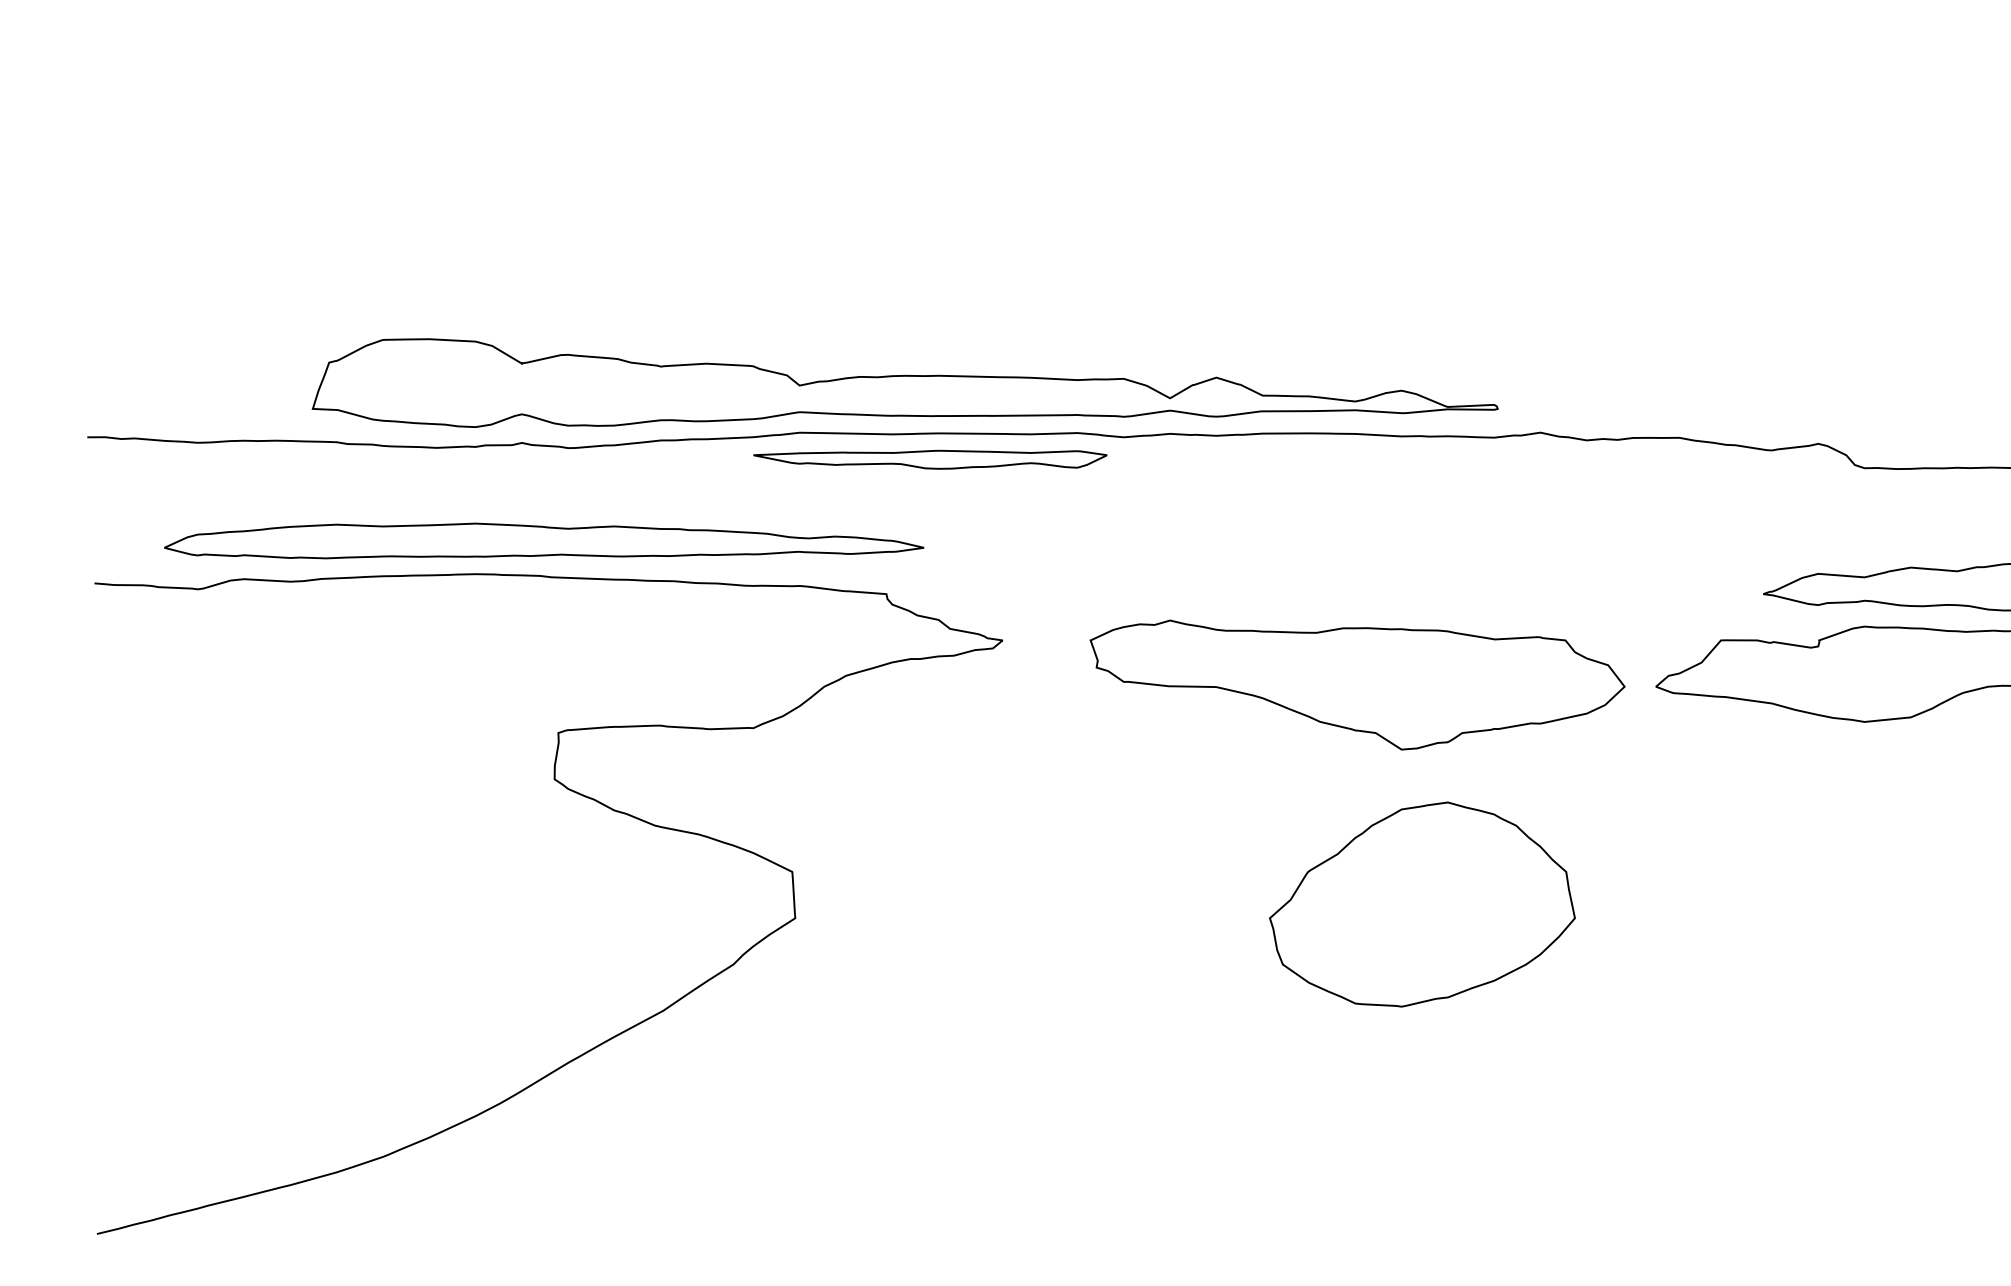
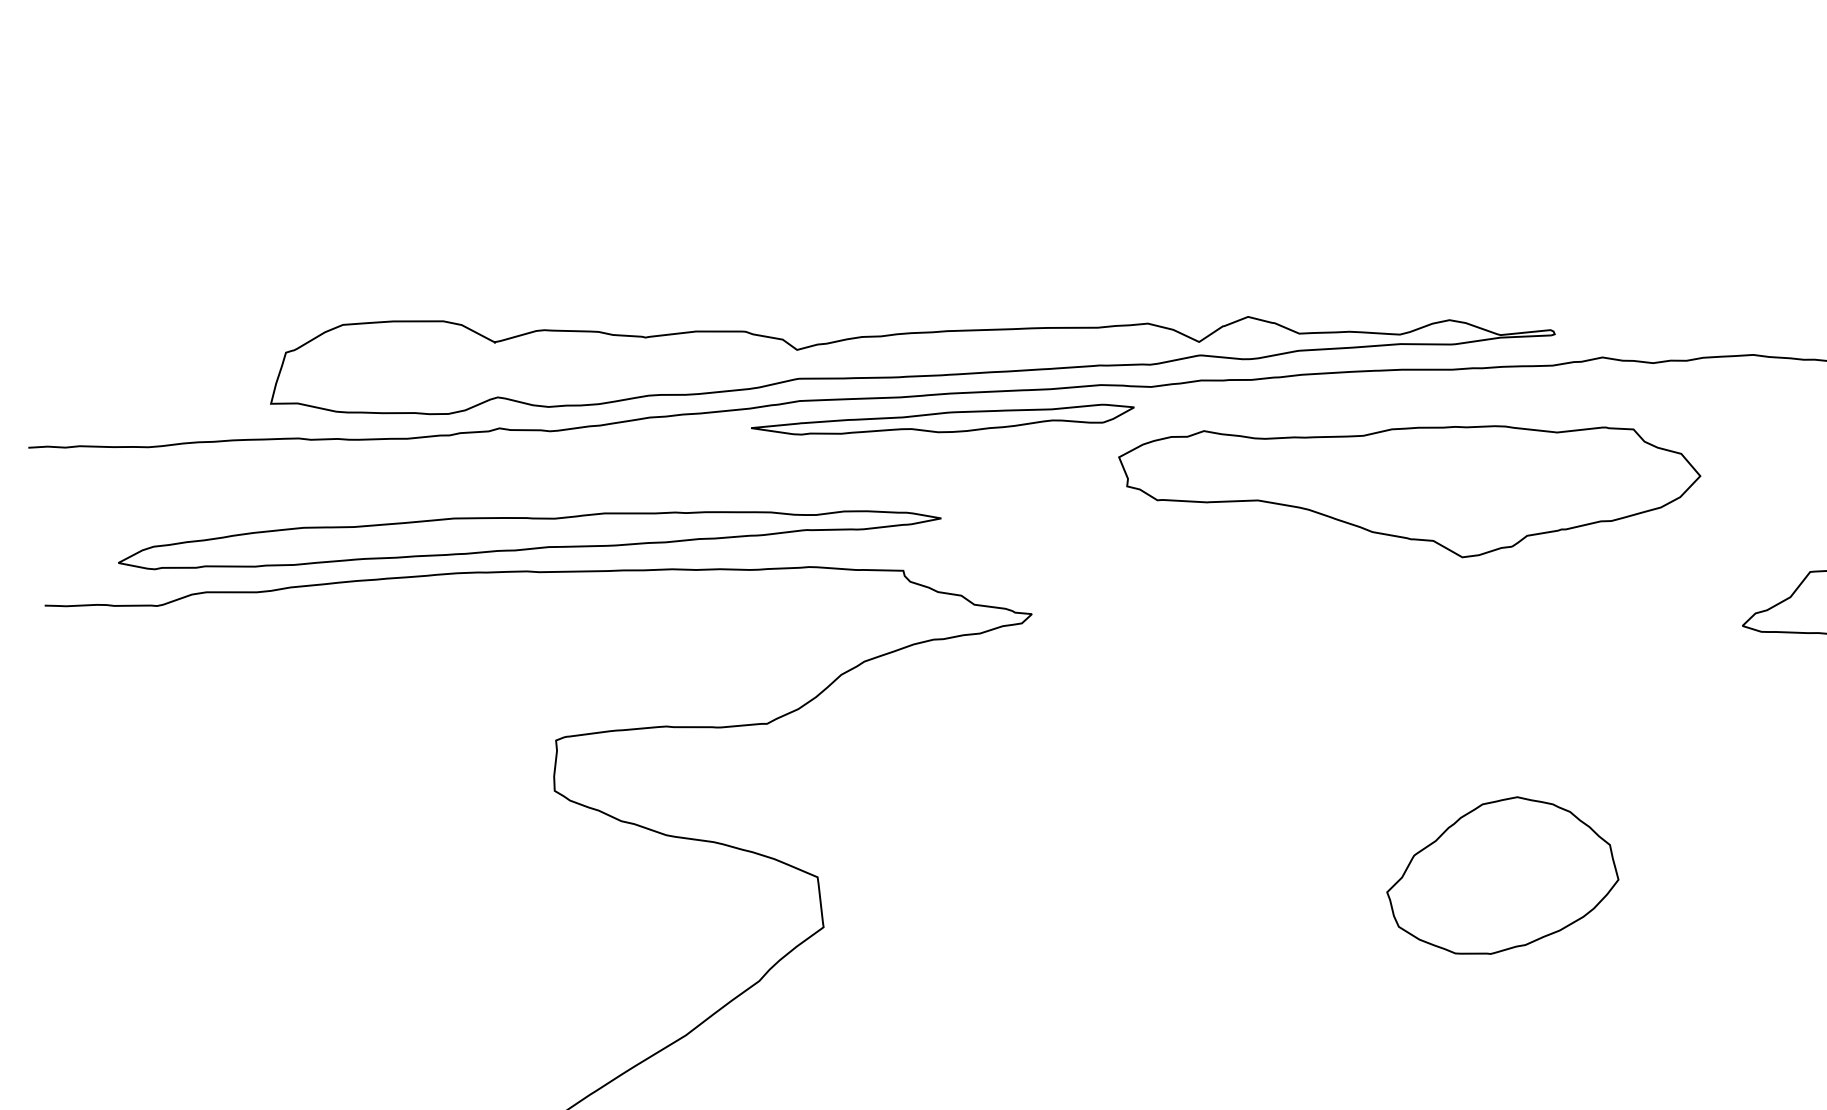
part: (1357, 684) -> (1410, 489), moved
part: (1422, 904) -> (1502, 875), size x0.7

